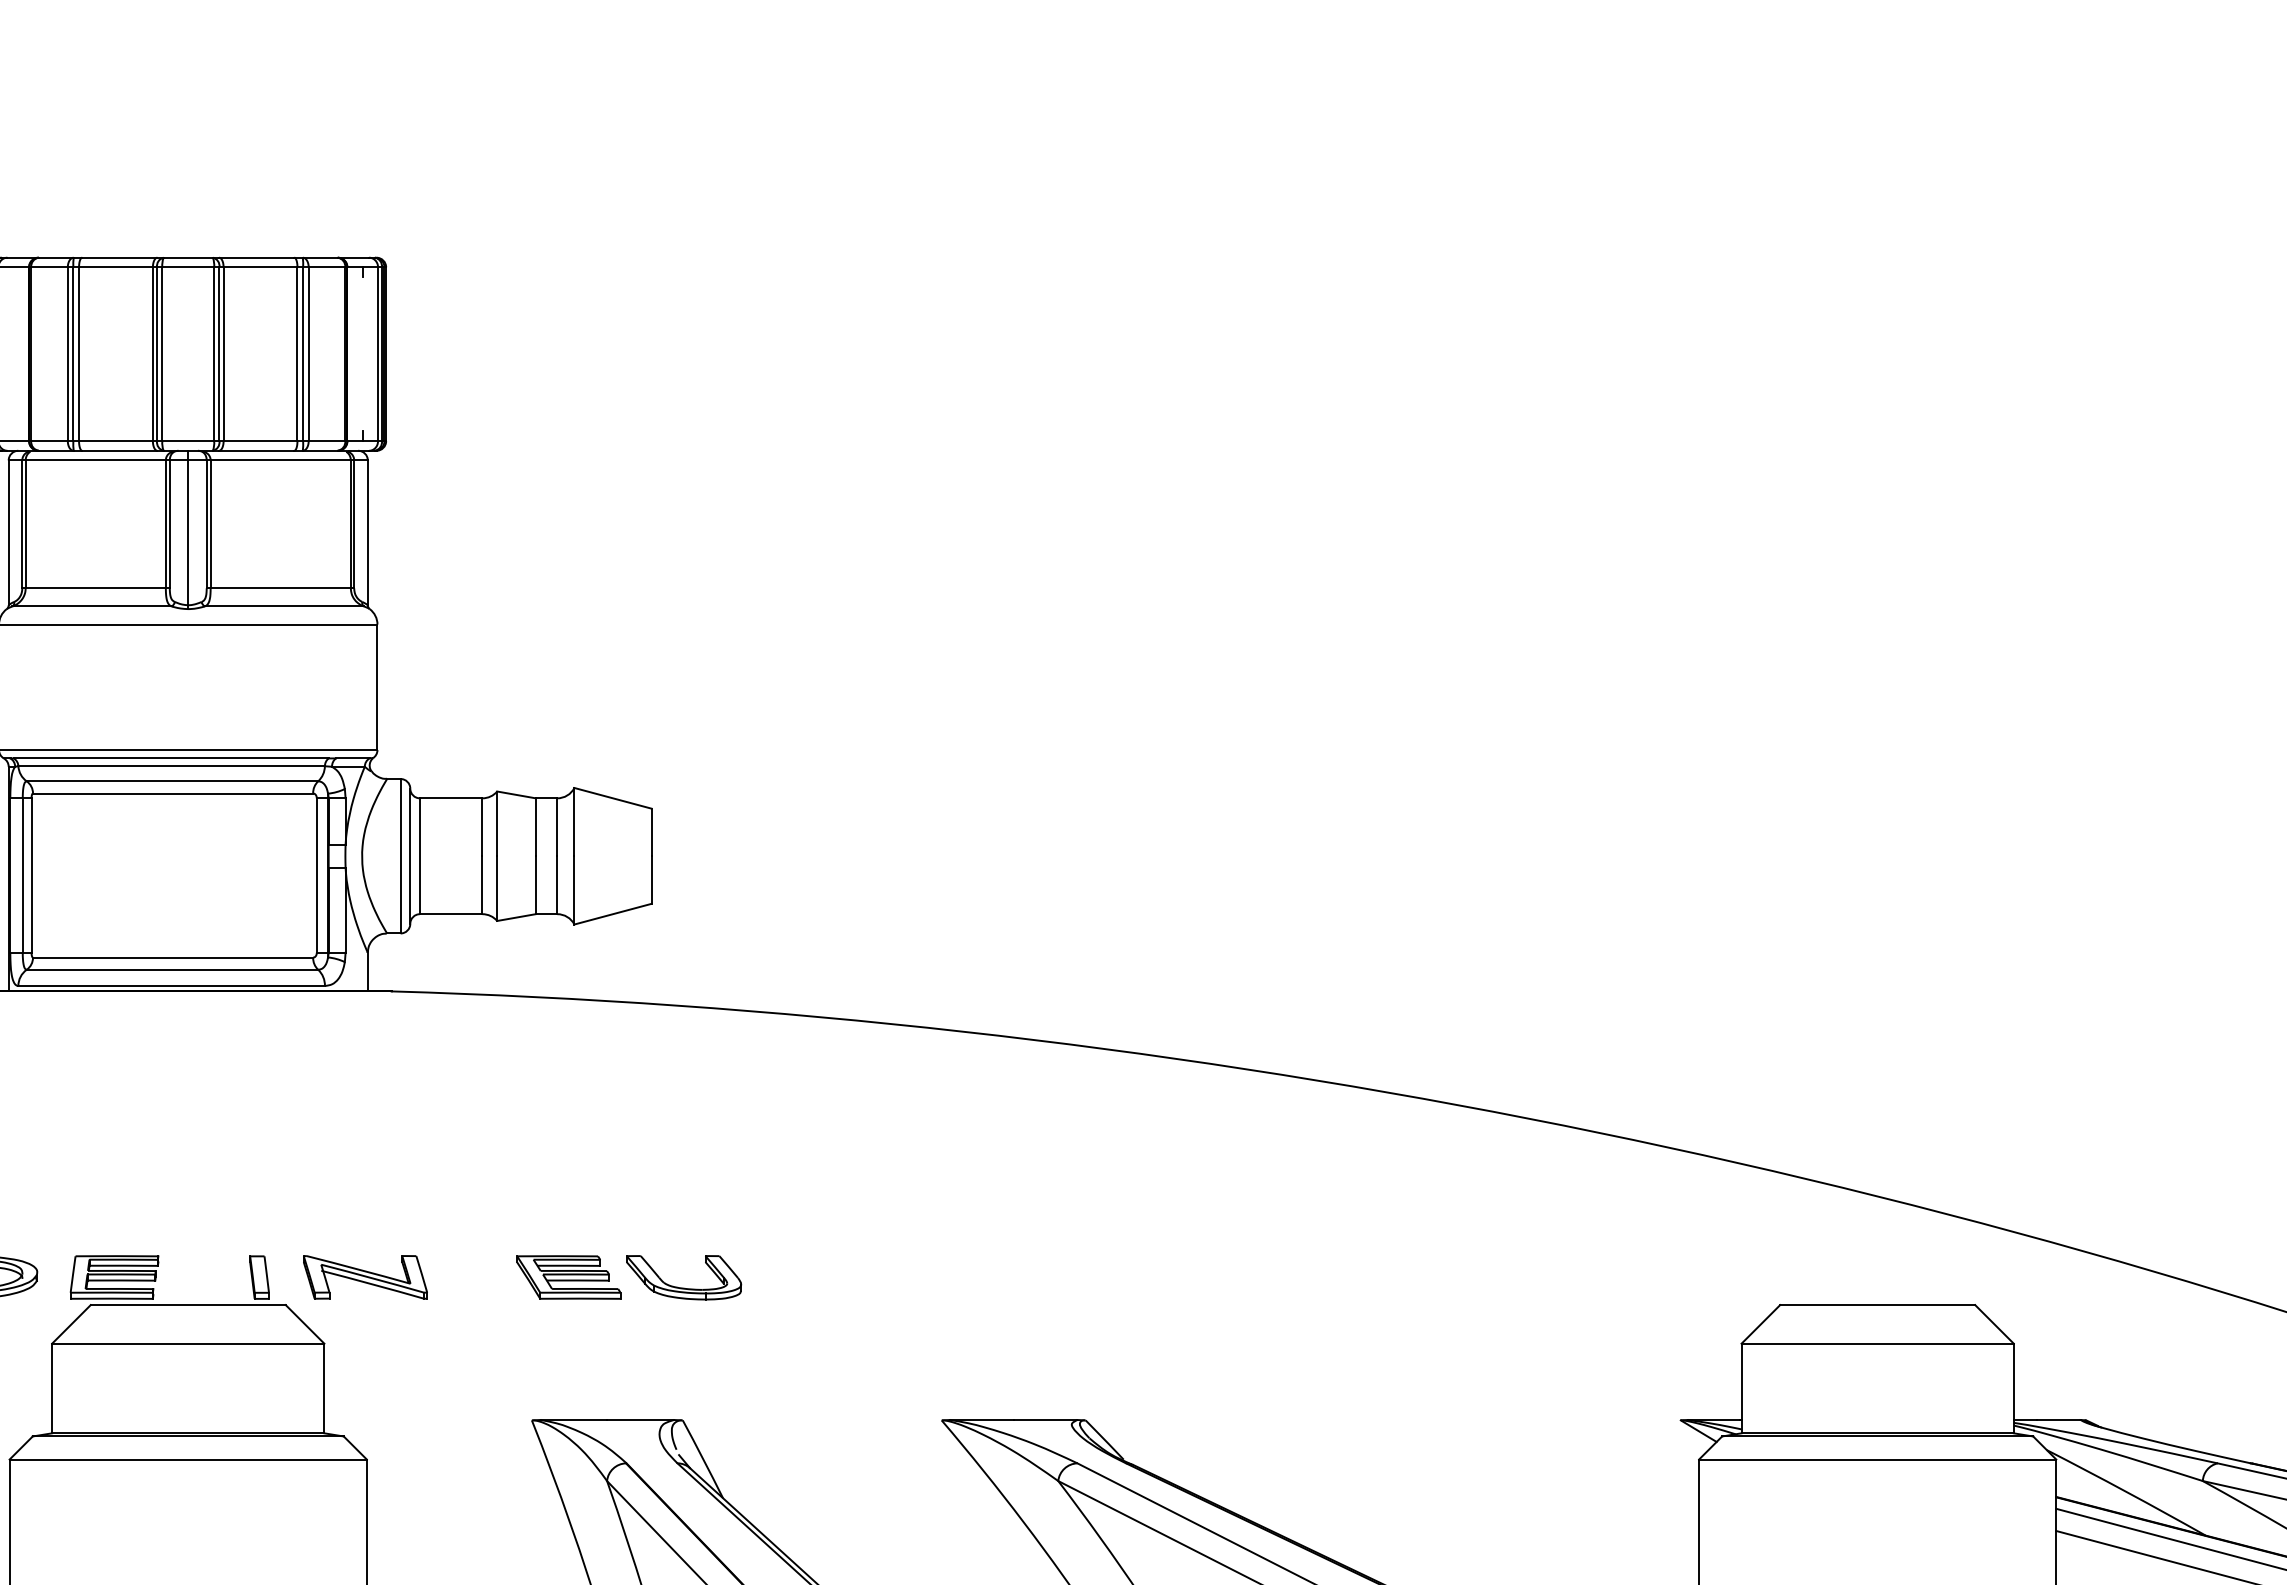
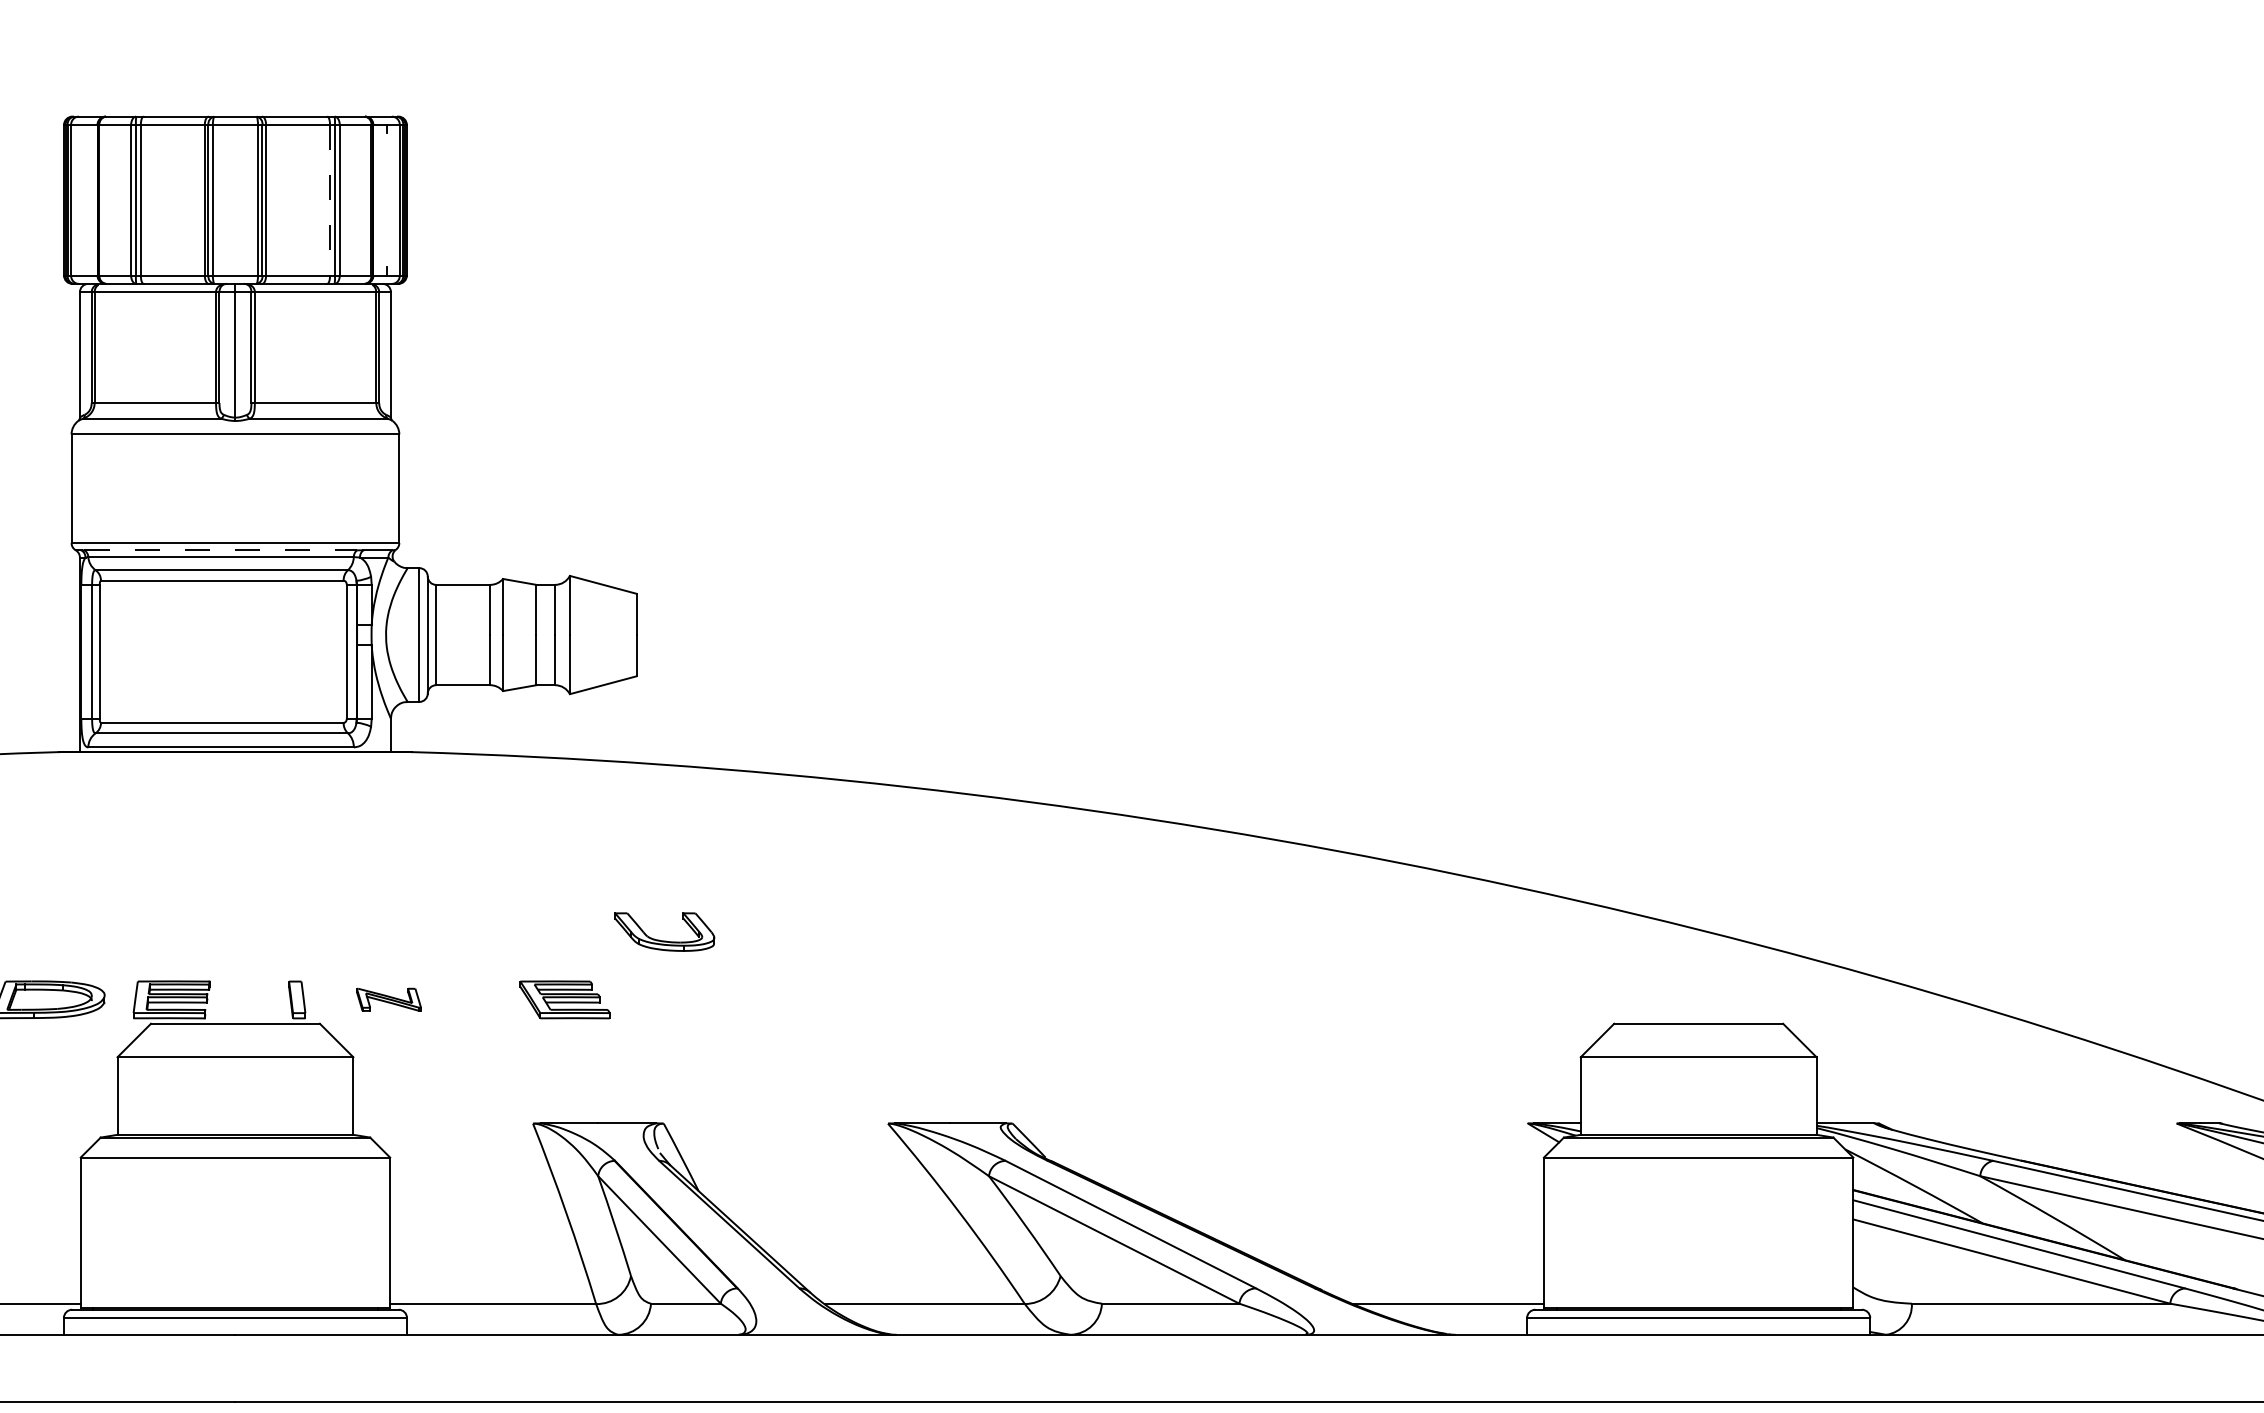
line: (297, 354) -> (330, 200), solid -> dashed
line: (172, 758) -> (221, 550), solid -> dashed
part: (364, 1277) -> (388, 999), size x0.6
part: (683, 1287) -> (664, 940), moved

